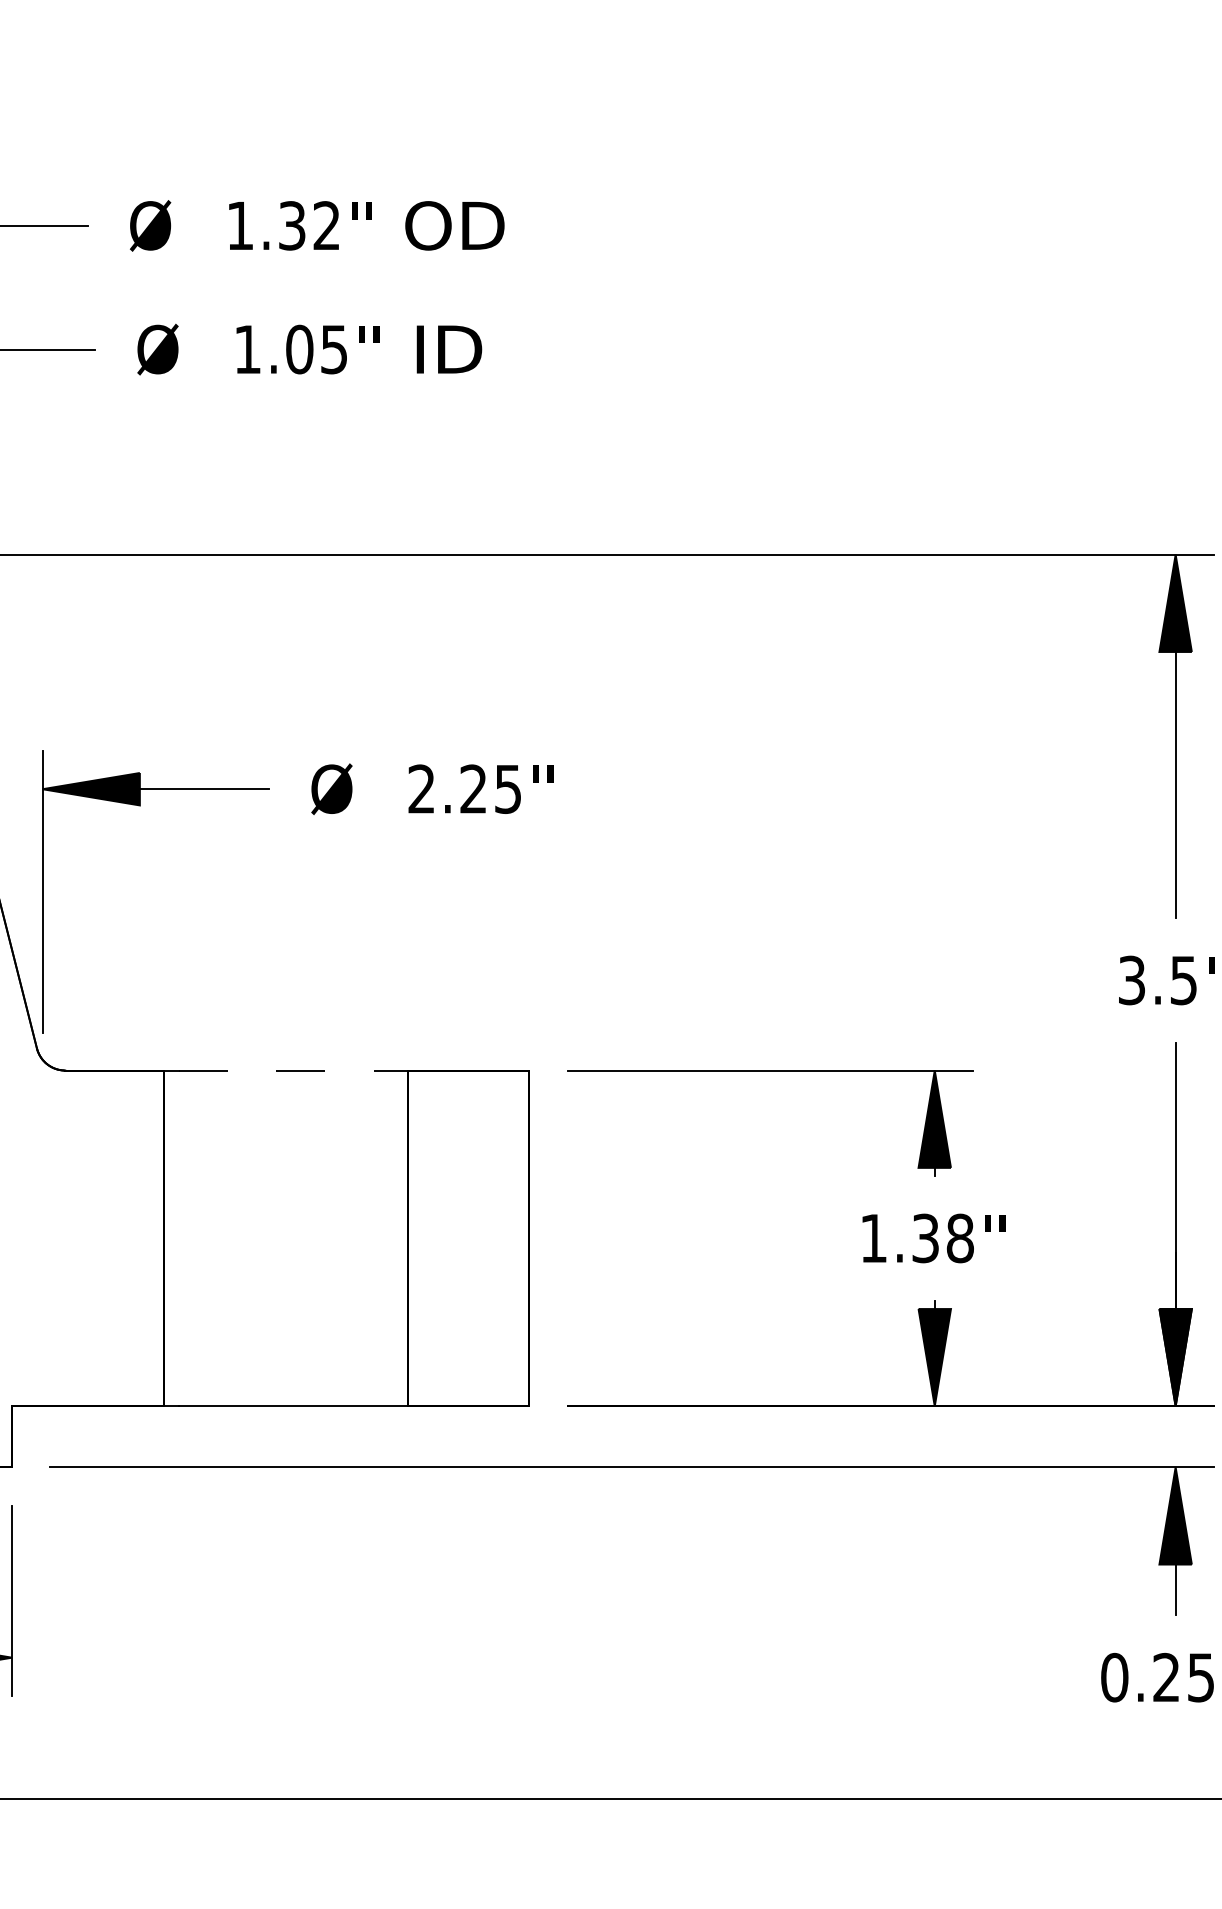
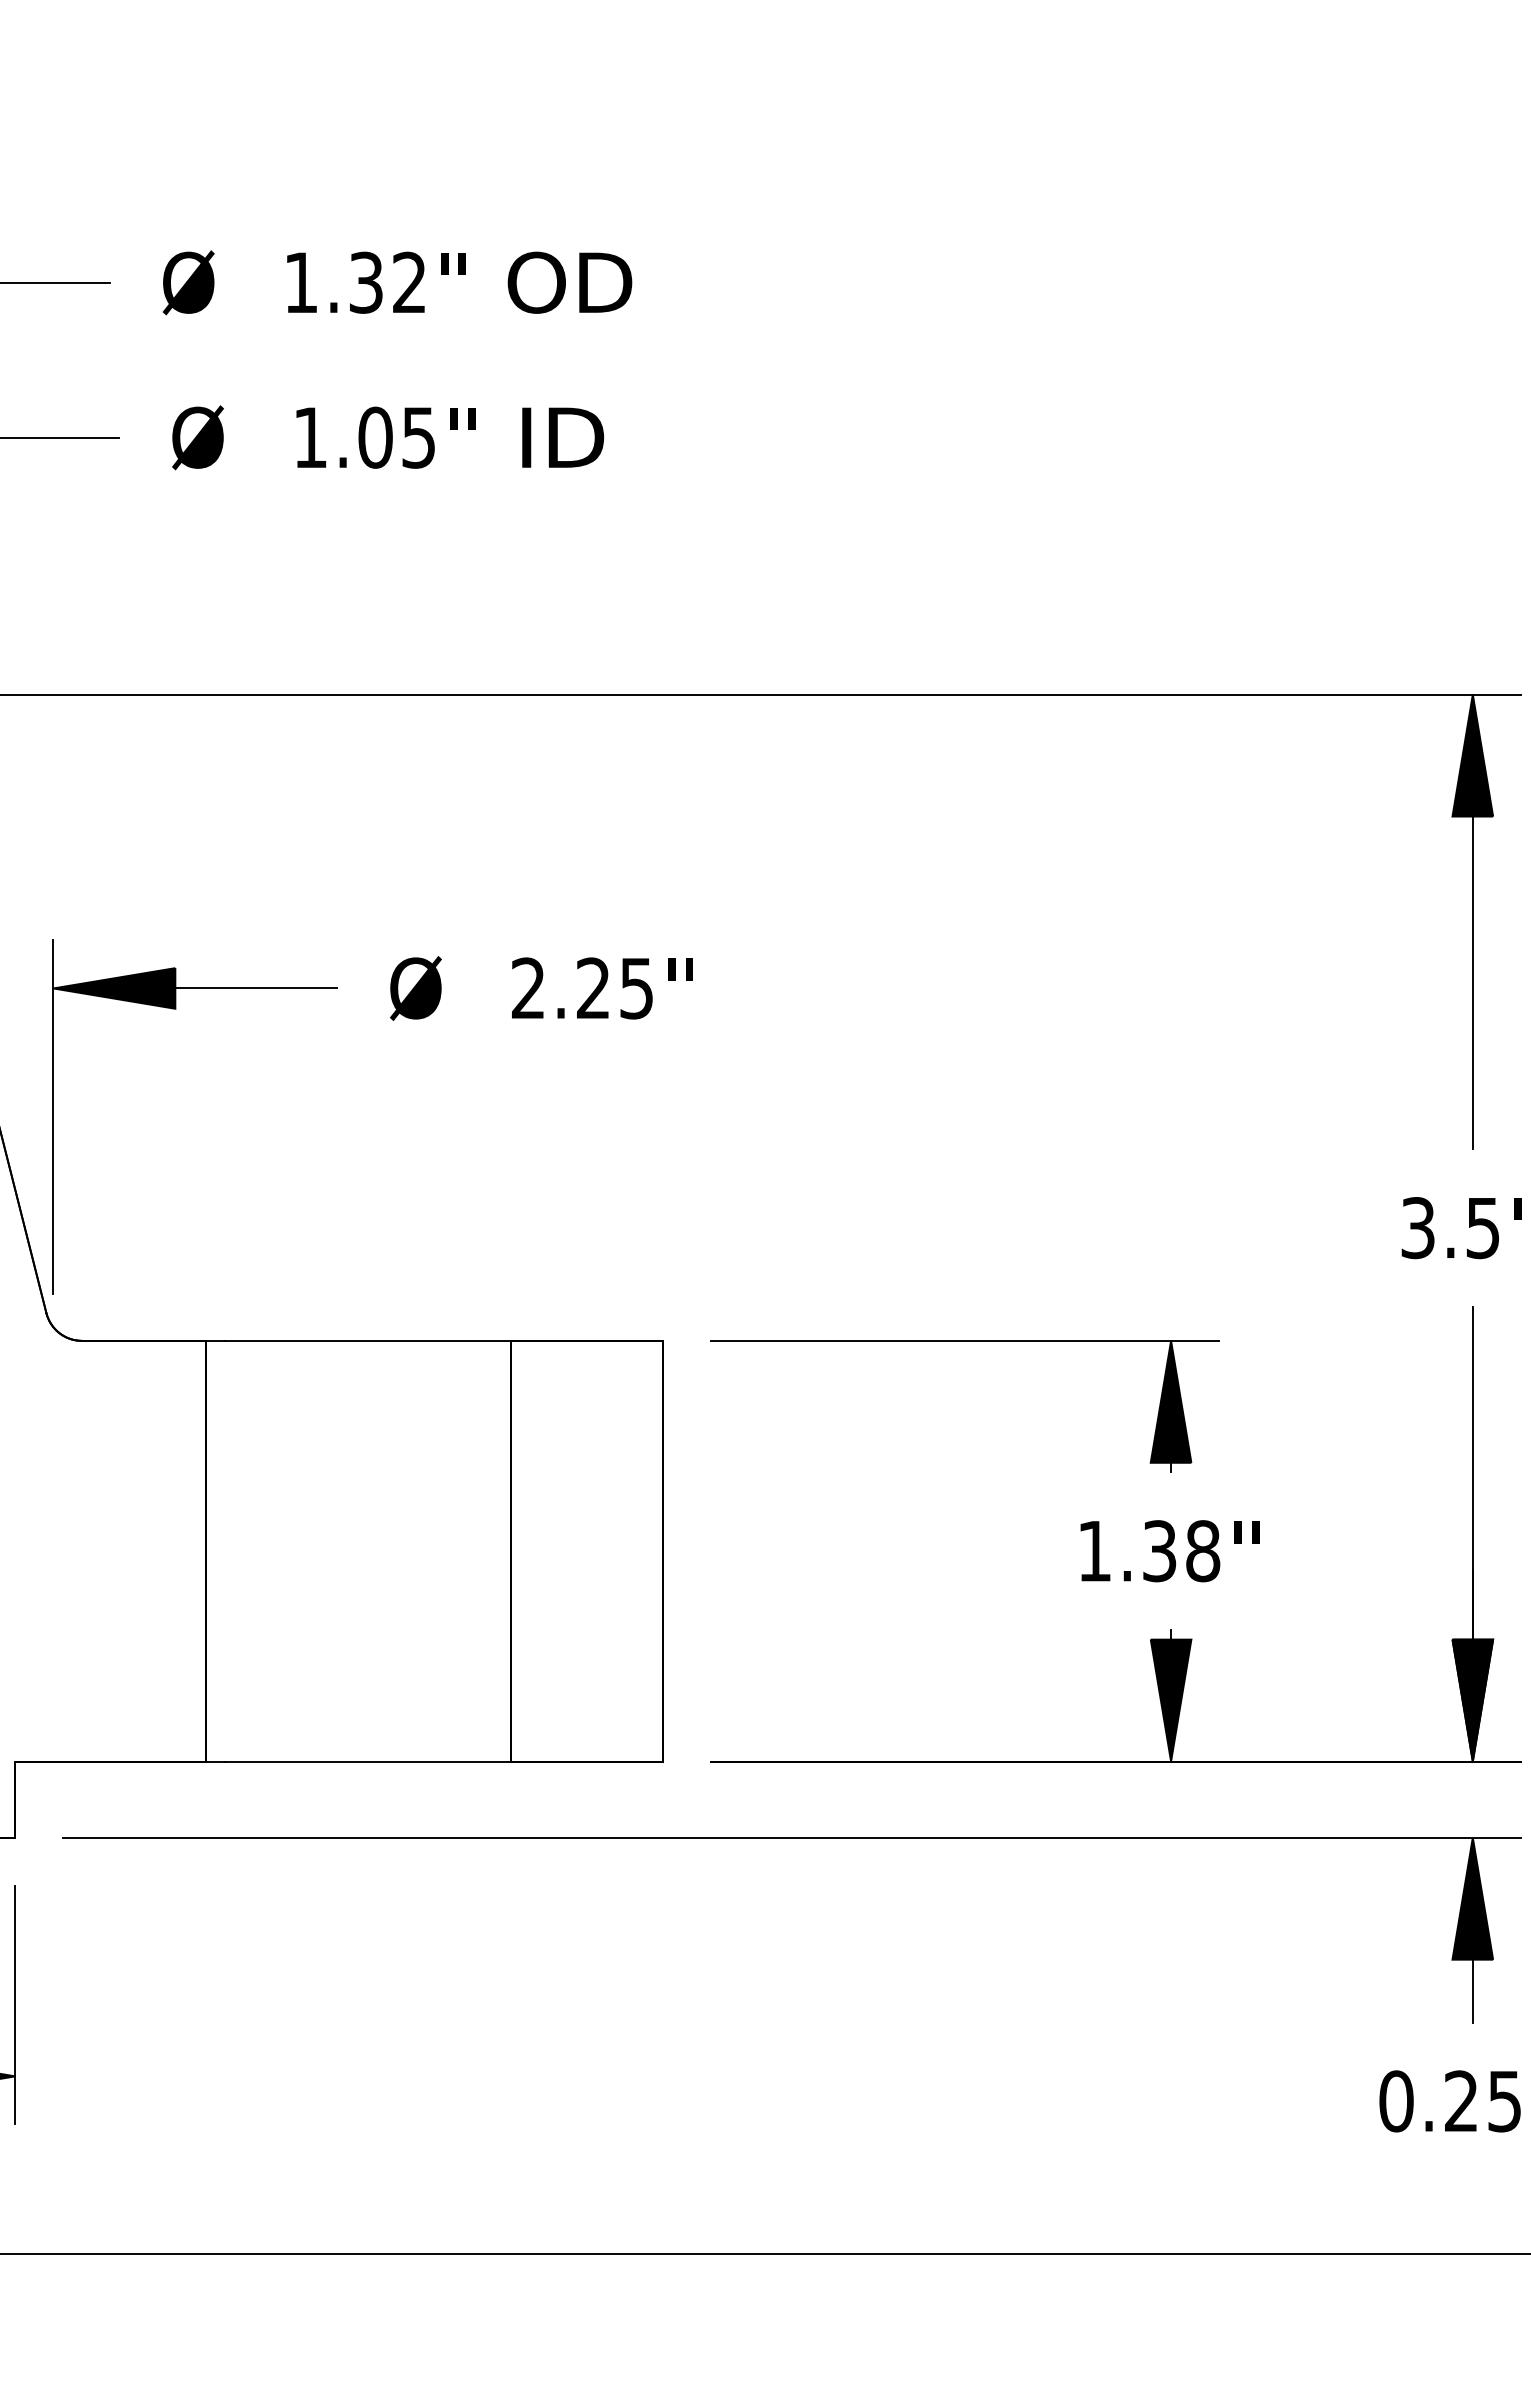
line: (294, 1070) -> (368, 1340), dashed -> solid

